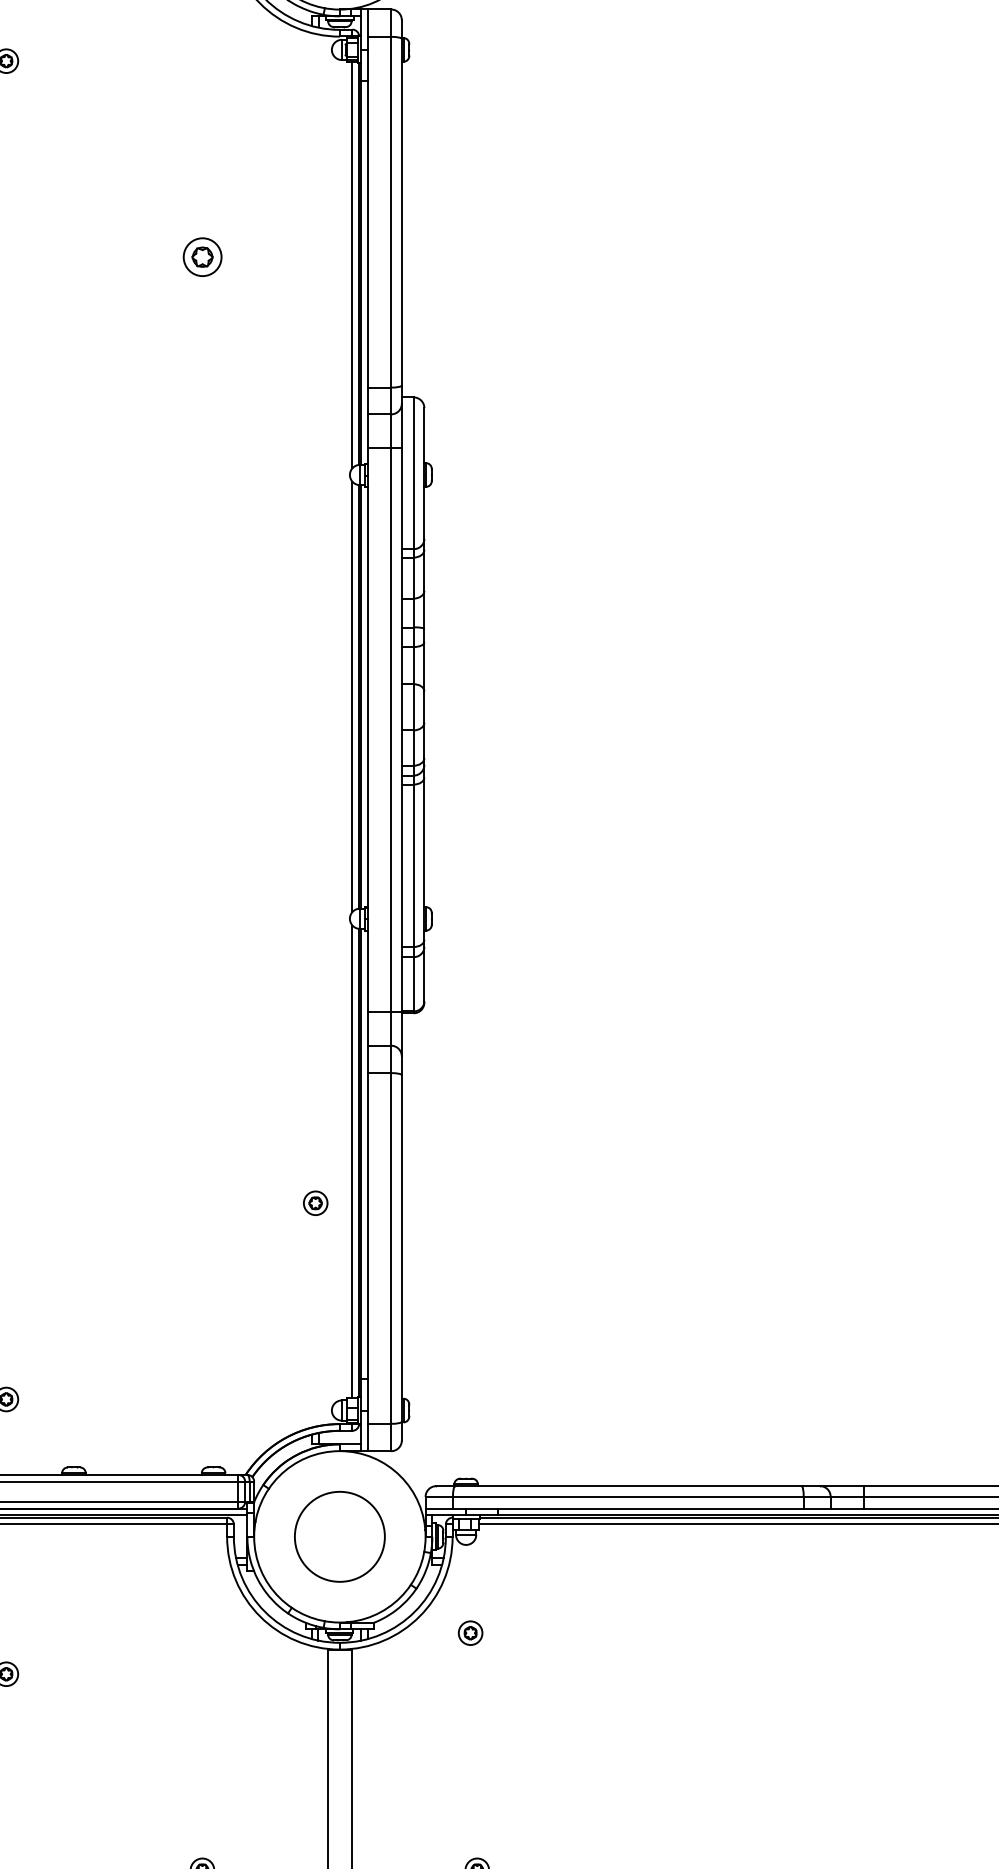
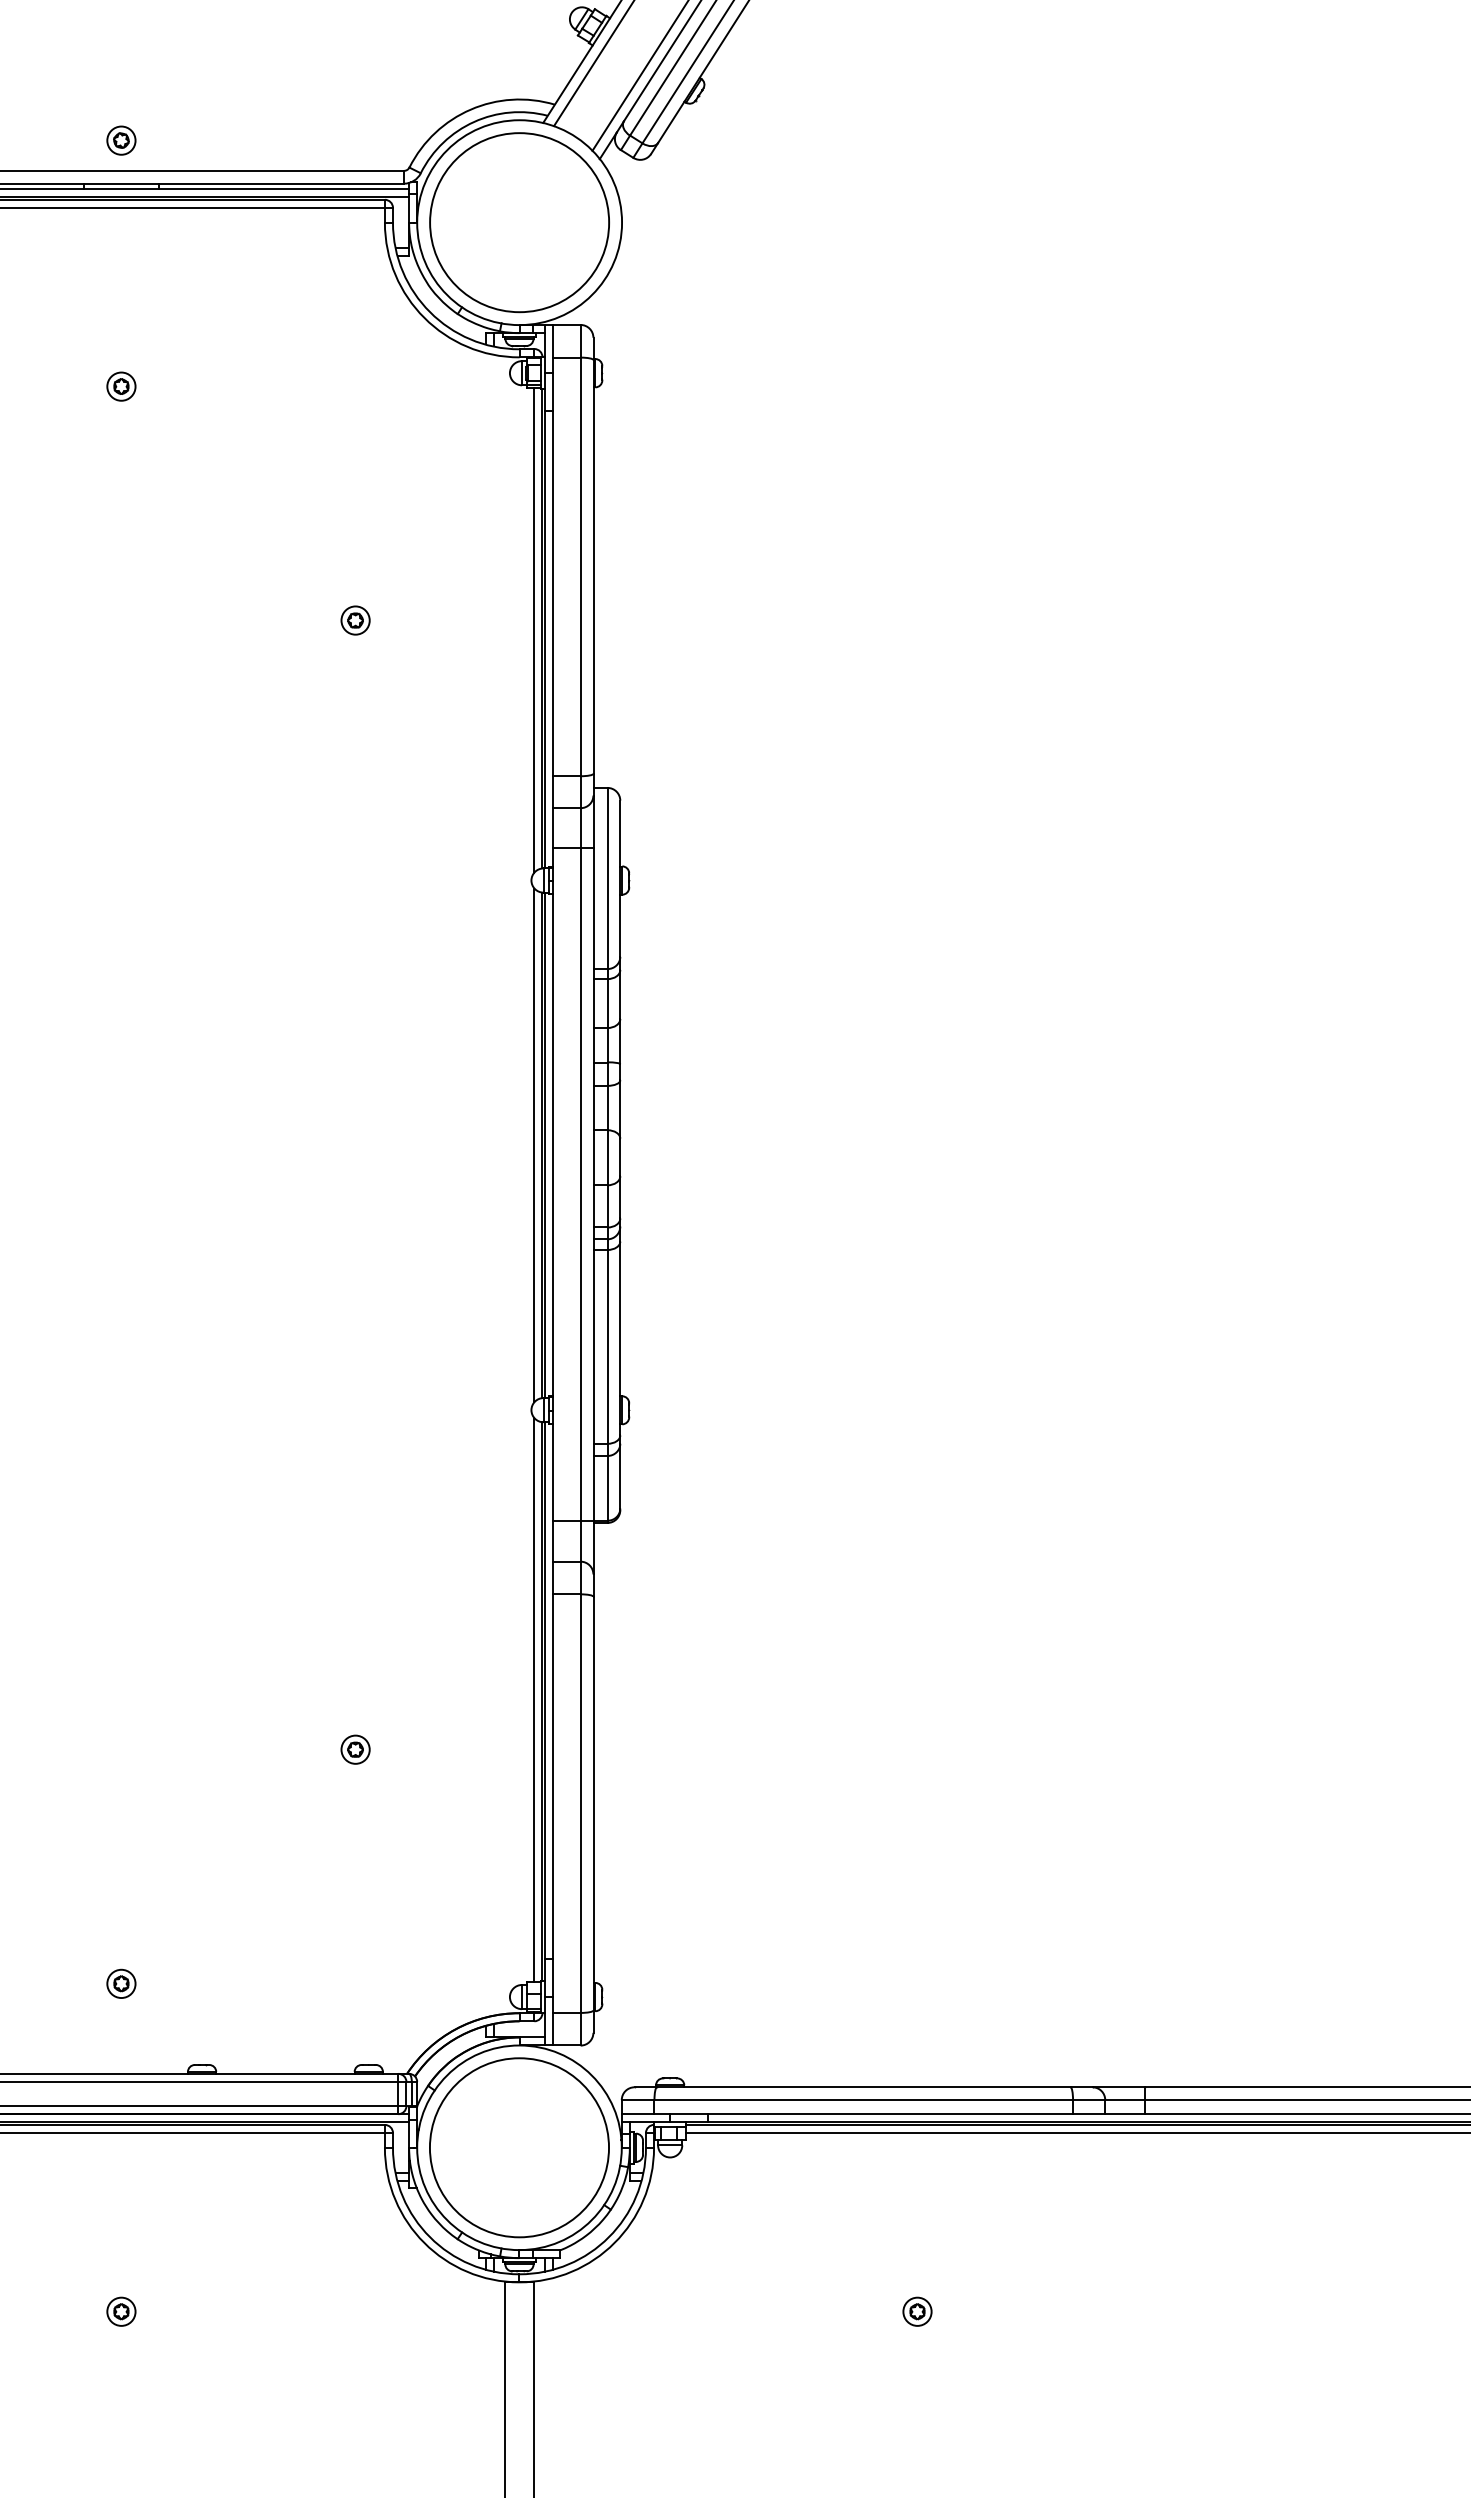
part: (202, 257) -> (355, 620), size x0.62
part: (315, 1203) -> (355, 1749), moved
circle: (339, 1536) -> (519, 2147), size x1.67
part: (470, 1632) -> (917, 2311), moved

